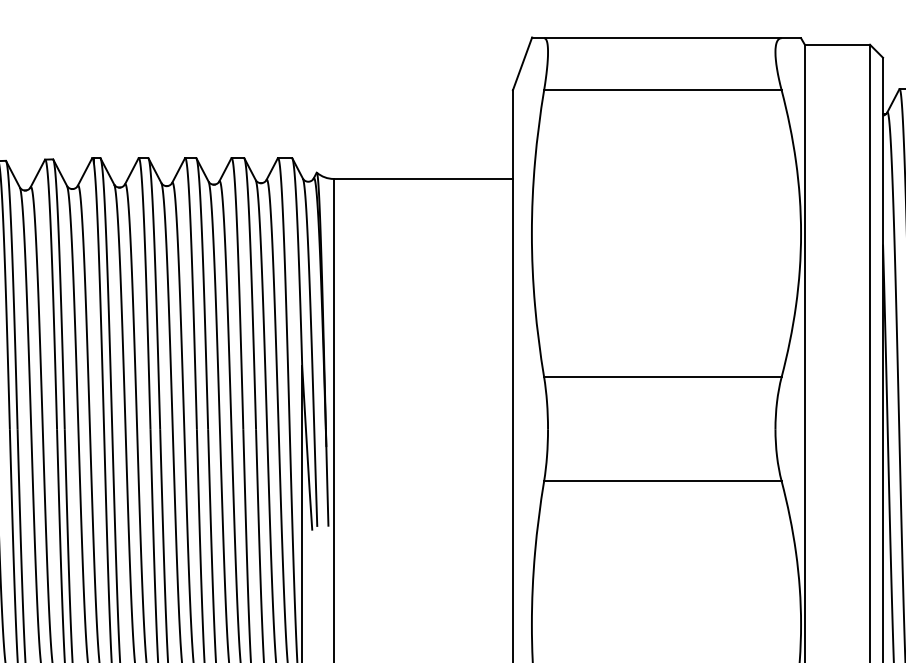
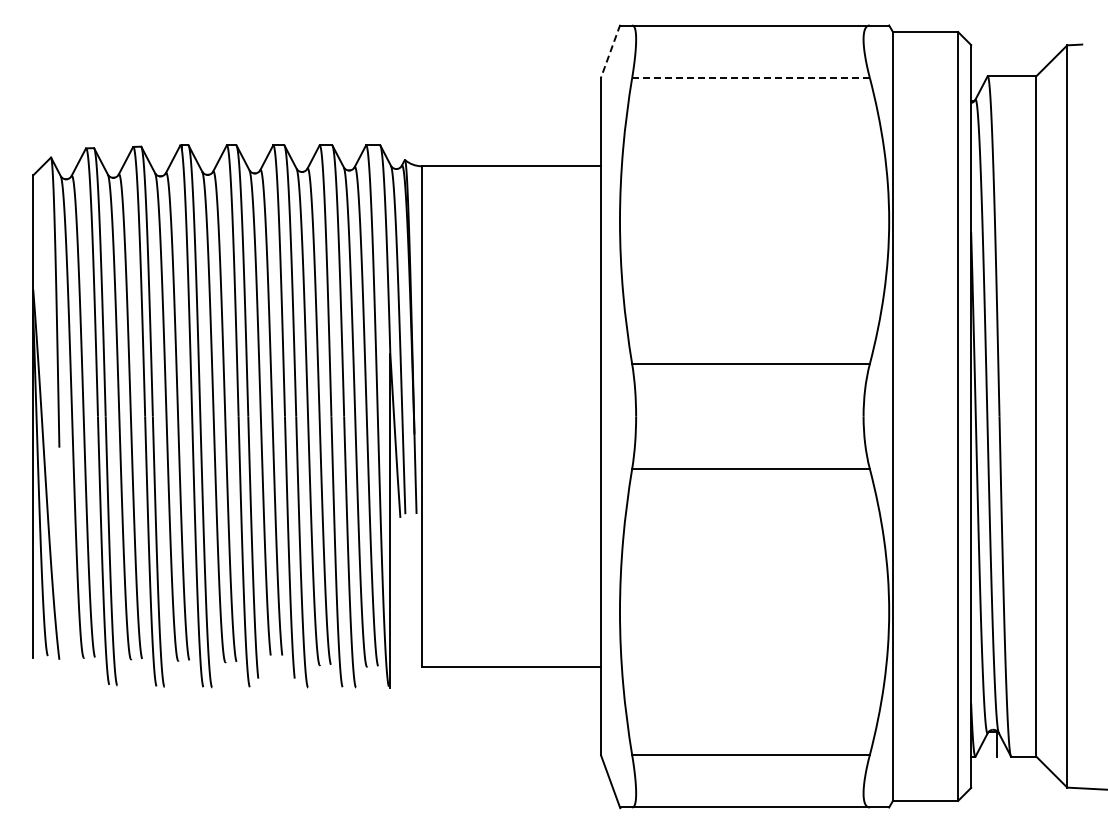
line: (522, 64) -> (610, 51), solid -> dashed
line: (663, 90) -> (751, 77), solid -> dashed

